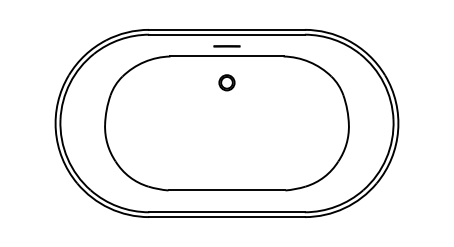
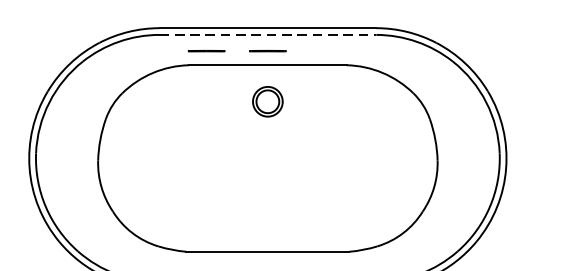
line: (226, 34) -> (267, 34), solid -> dashed
line: (182, 46) -> (205, 51), added
circle: (226, 82) -> (267, 101), size x1.4

